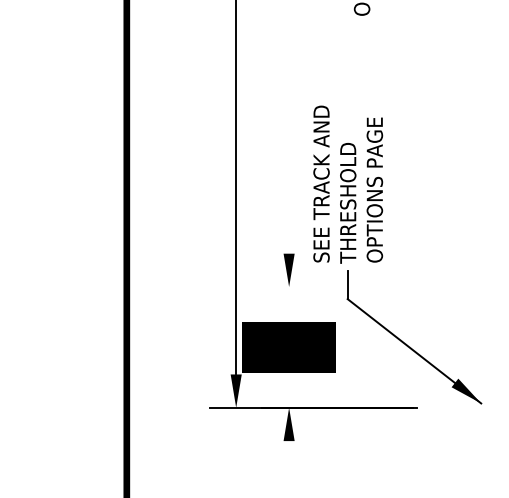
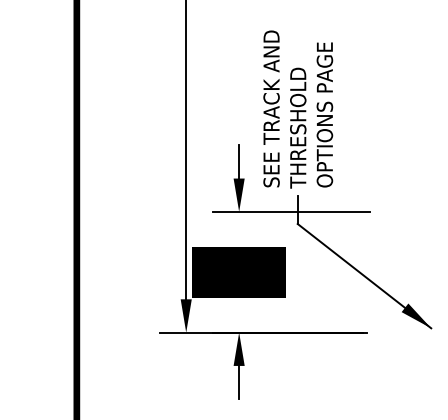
line: (289, 236) -> (239, 161), added
line: (341, 287) -> (291, 212), added
line: (289, 457) -> (239, 382), added

